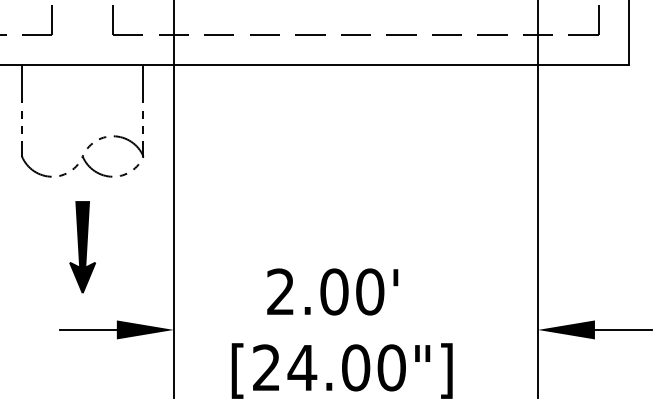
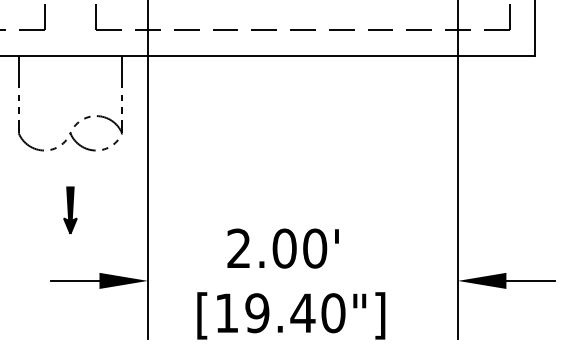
part: (82, 247) -> (70, 210), size x0.6
text: (311, 368) -> (265, 313), [24.00"] -> [19.40"]

